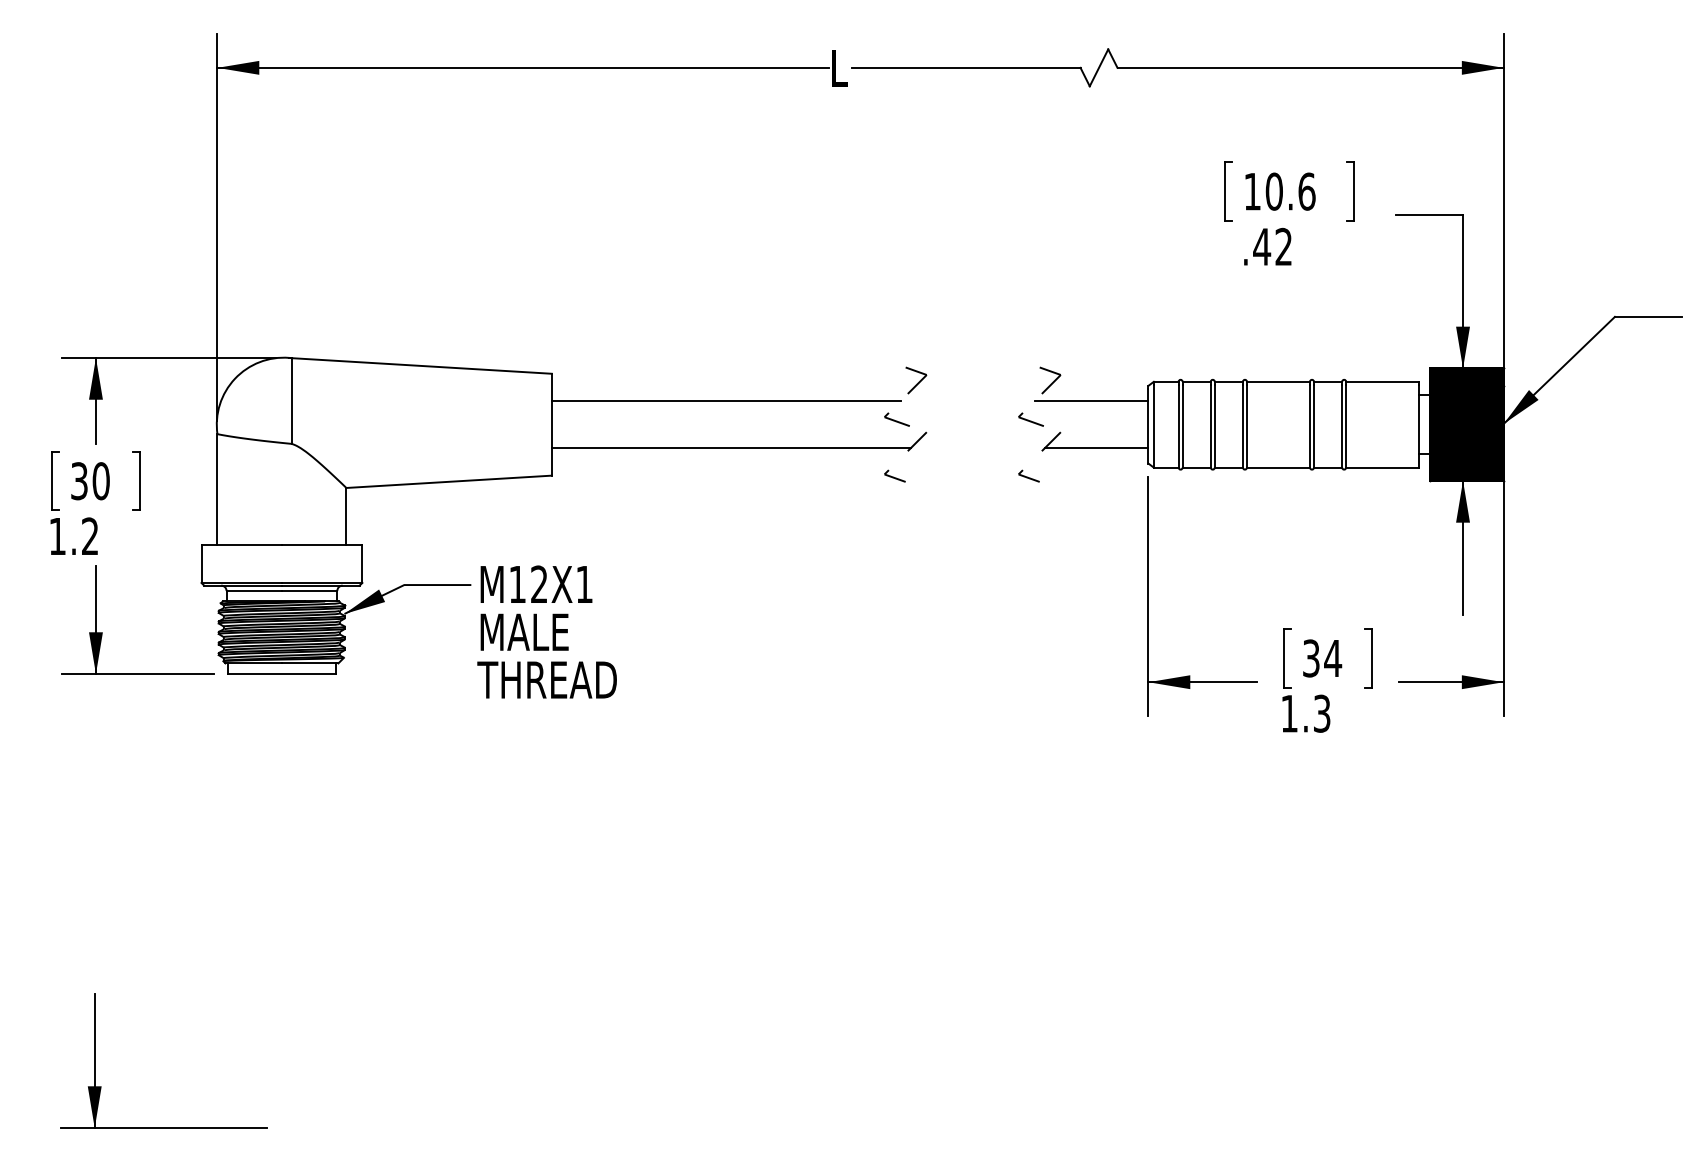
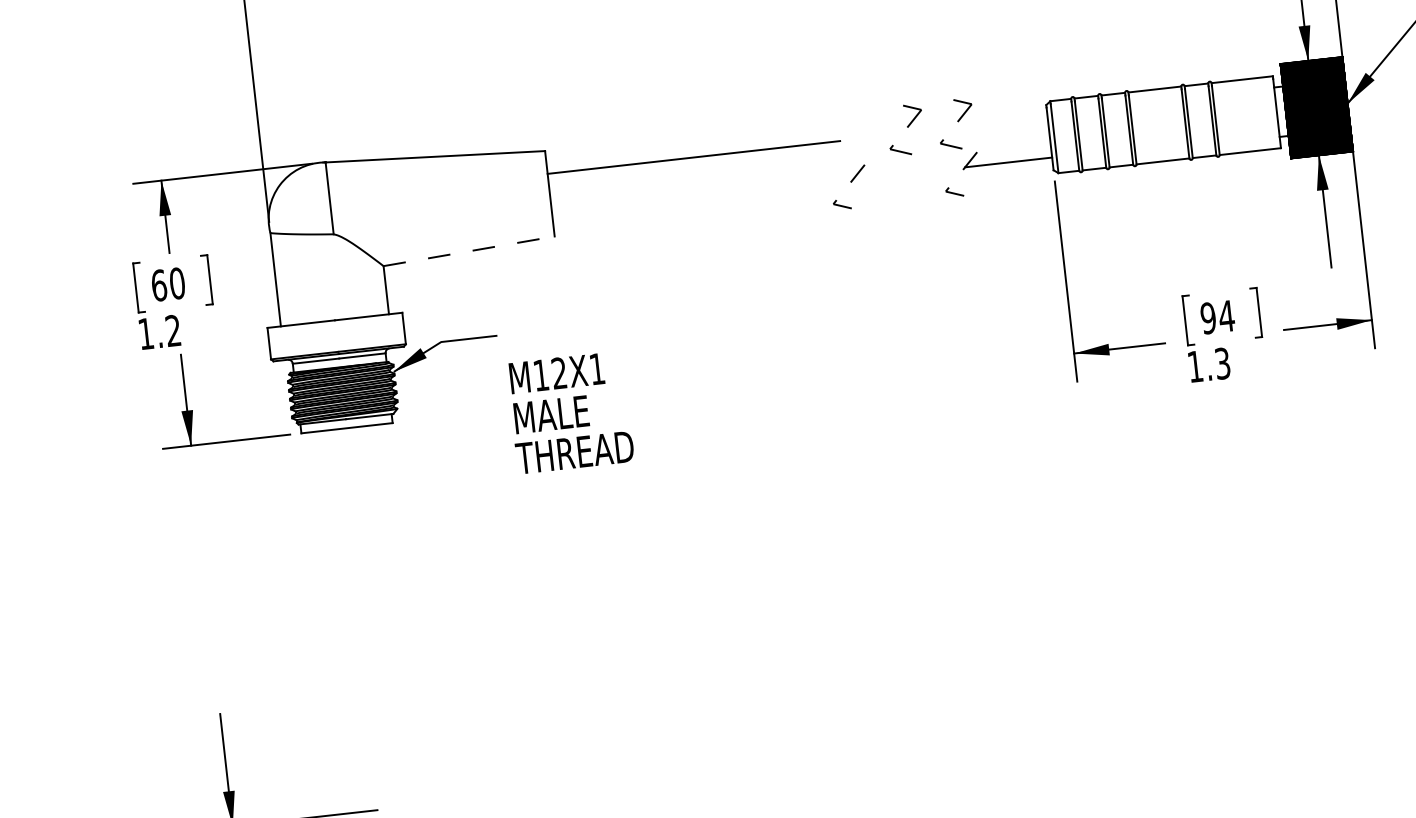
part: (905, 396) -> (905, 129), moved
line: (1091, 400) -> (999, 122), removed
line: (730, 448) -> (701, 196), removed
text: (79, 481) -> (159, 285), 30 -> 60
line: (449, 481) -> (469, 251), solid -> dashed
text: (546, 631) -> (569, 412), moved
text: (1310, 658) -> (1207, 318), 34 -> 94

